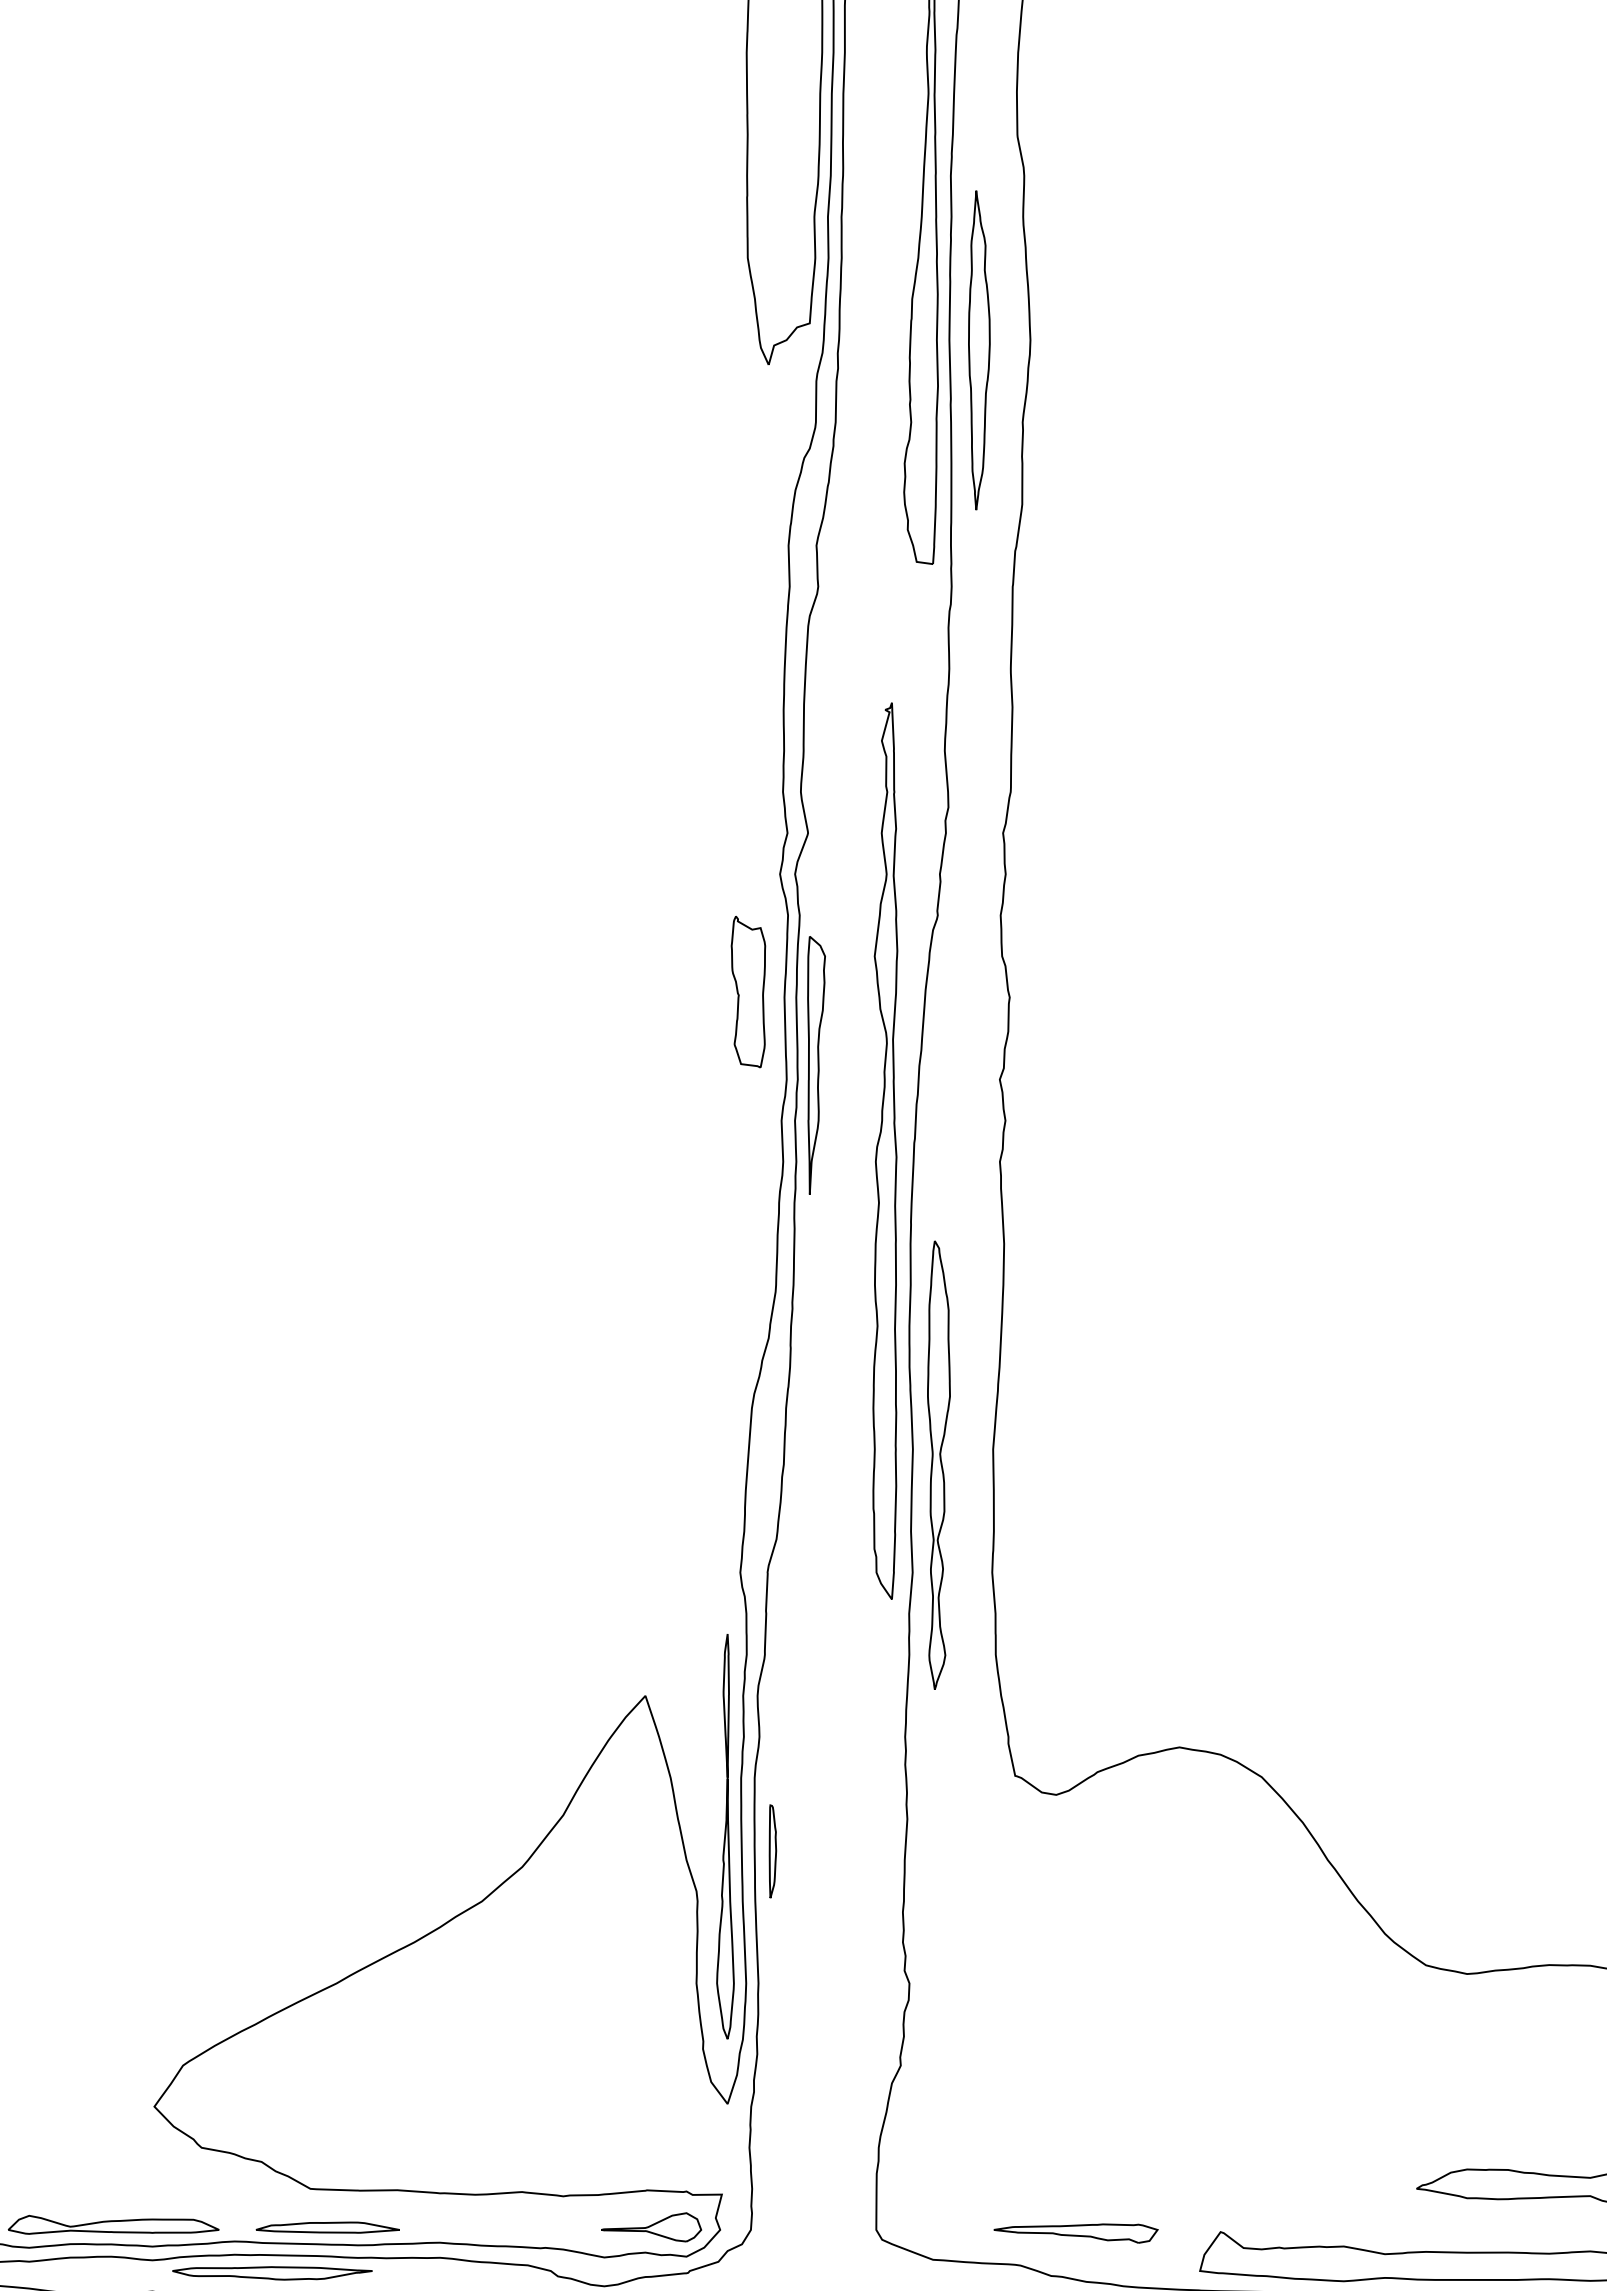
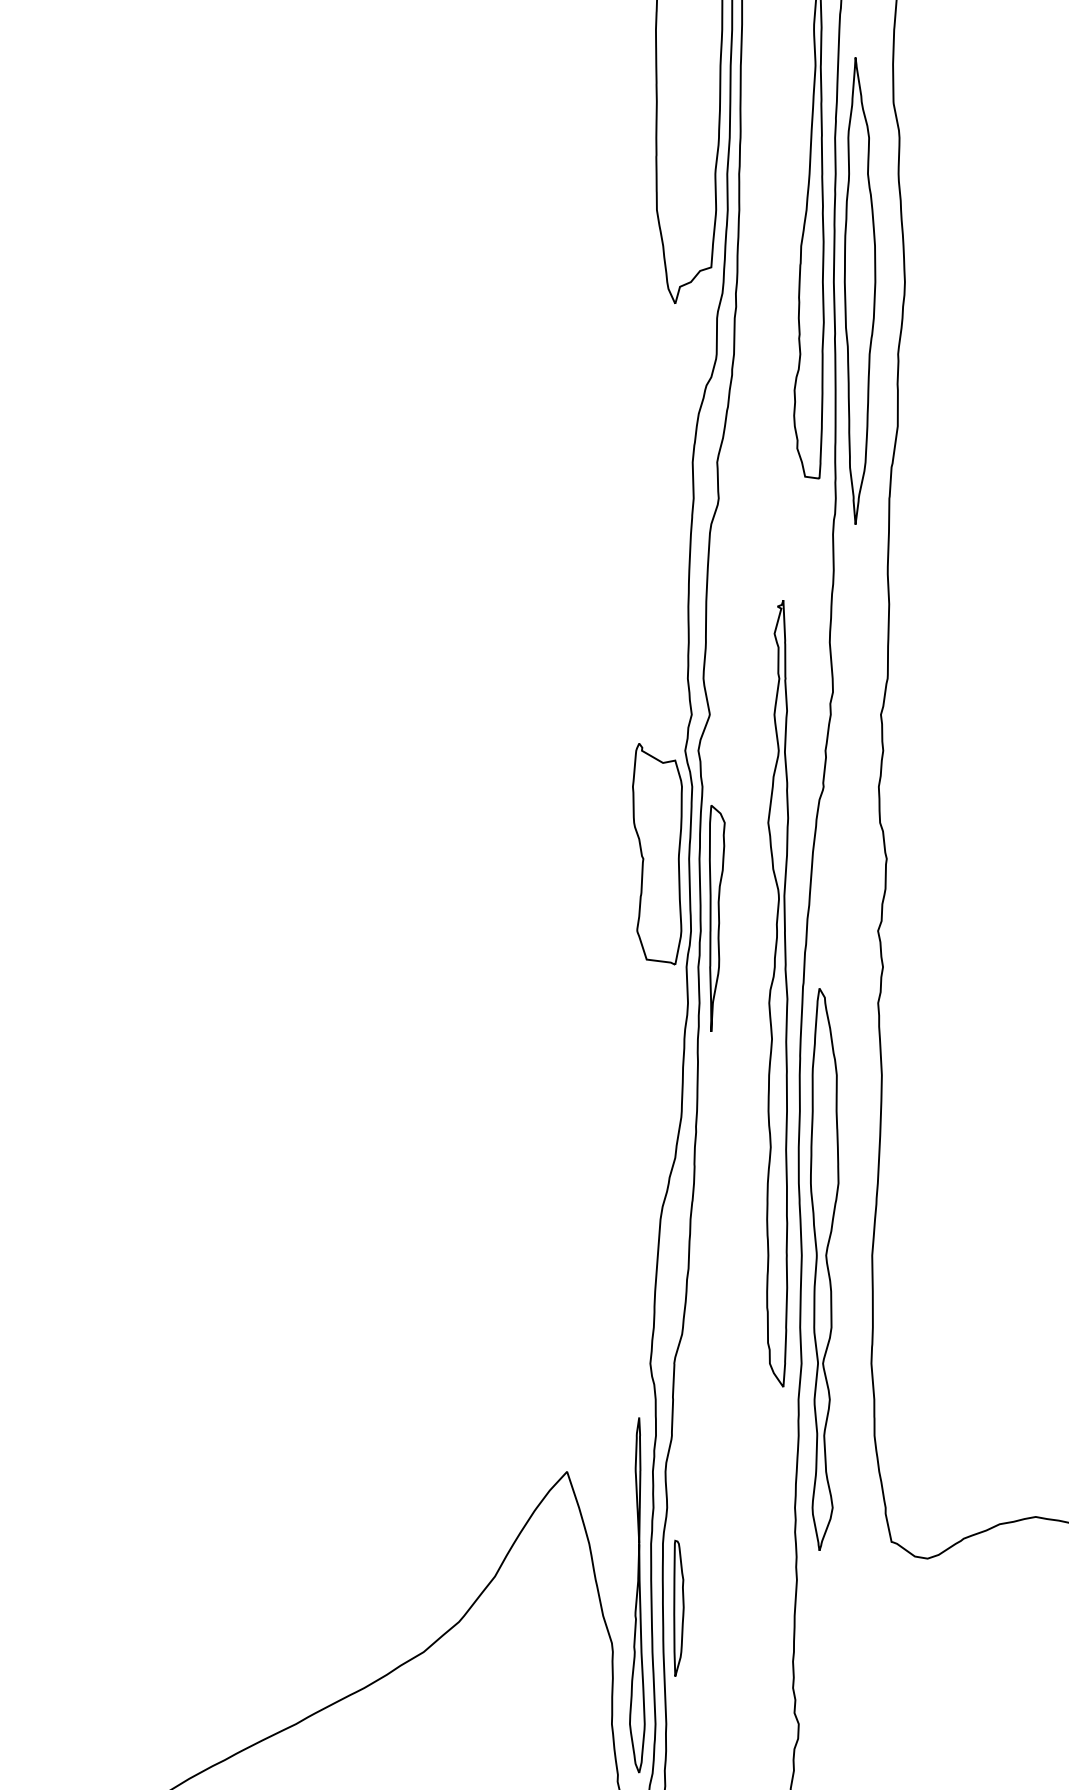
part: (979, 350) -> (860, 291), size x1.67
part: (748, 991) -> (657, 853), size x1.67
part: (938, 1464) -> (824, 1268), size x1.43
part: (772, 1851) -> (678, 1608), size x1.67

